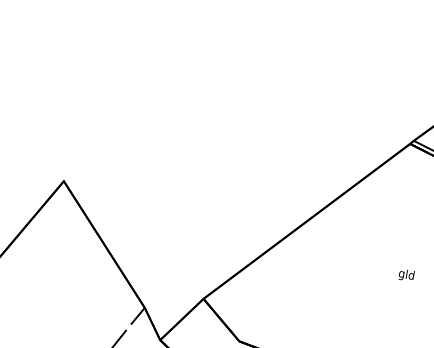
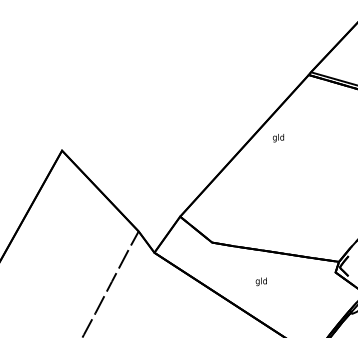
text: (406, 275) -> (278, 138), moved

